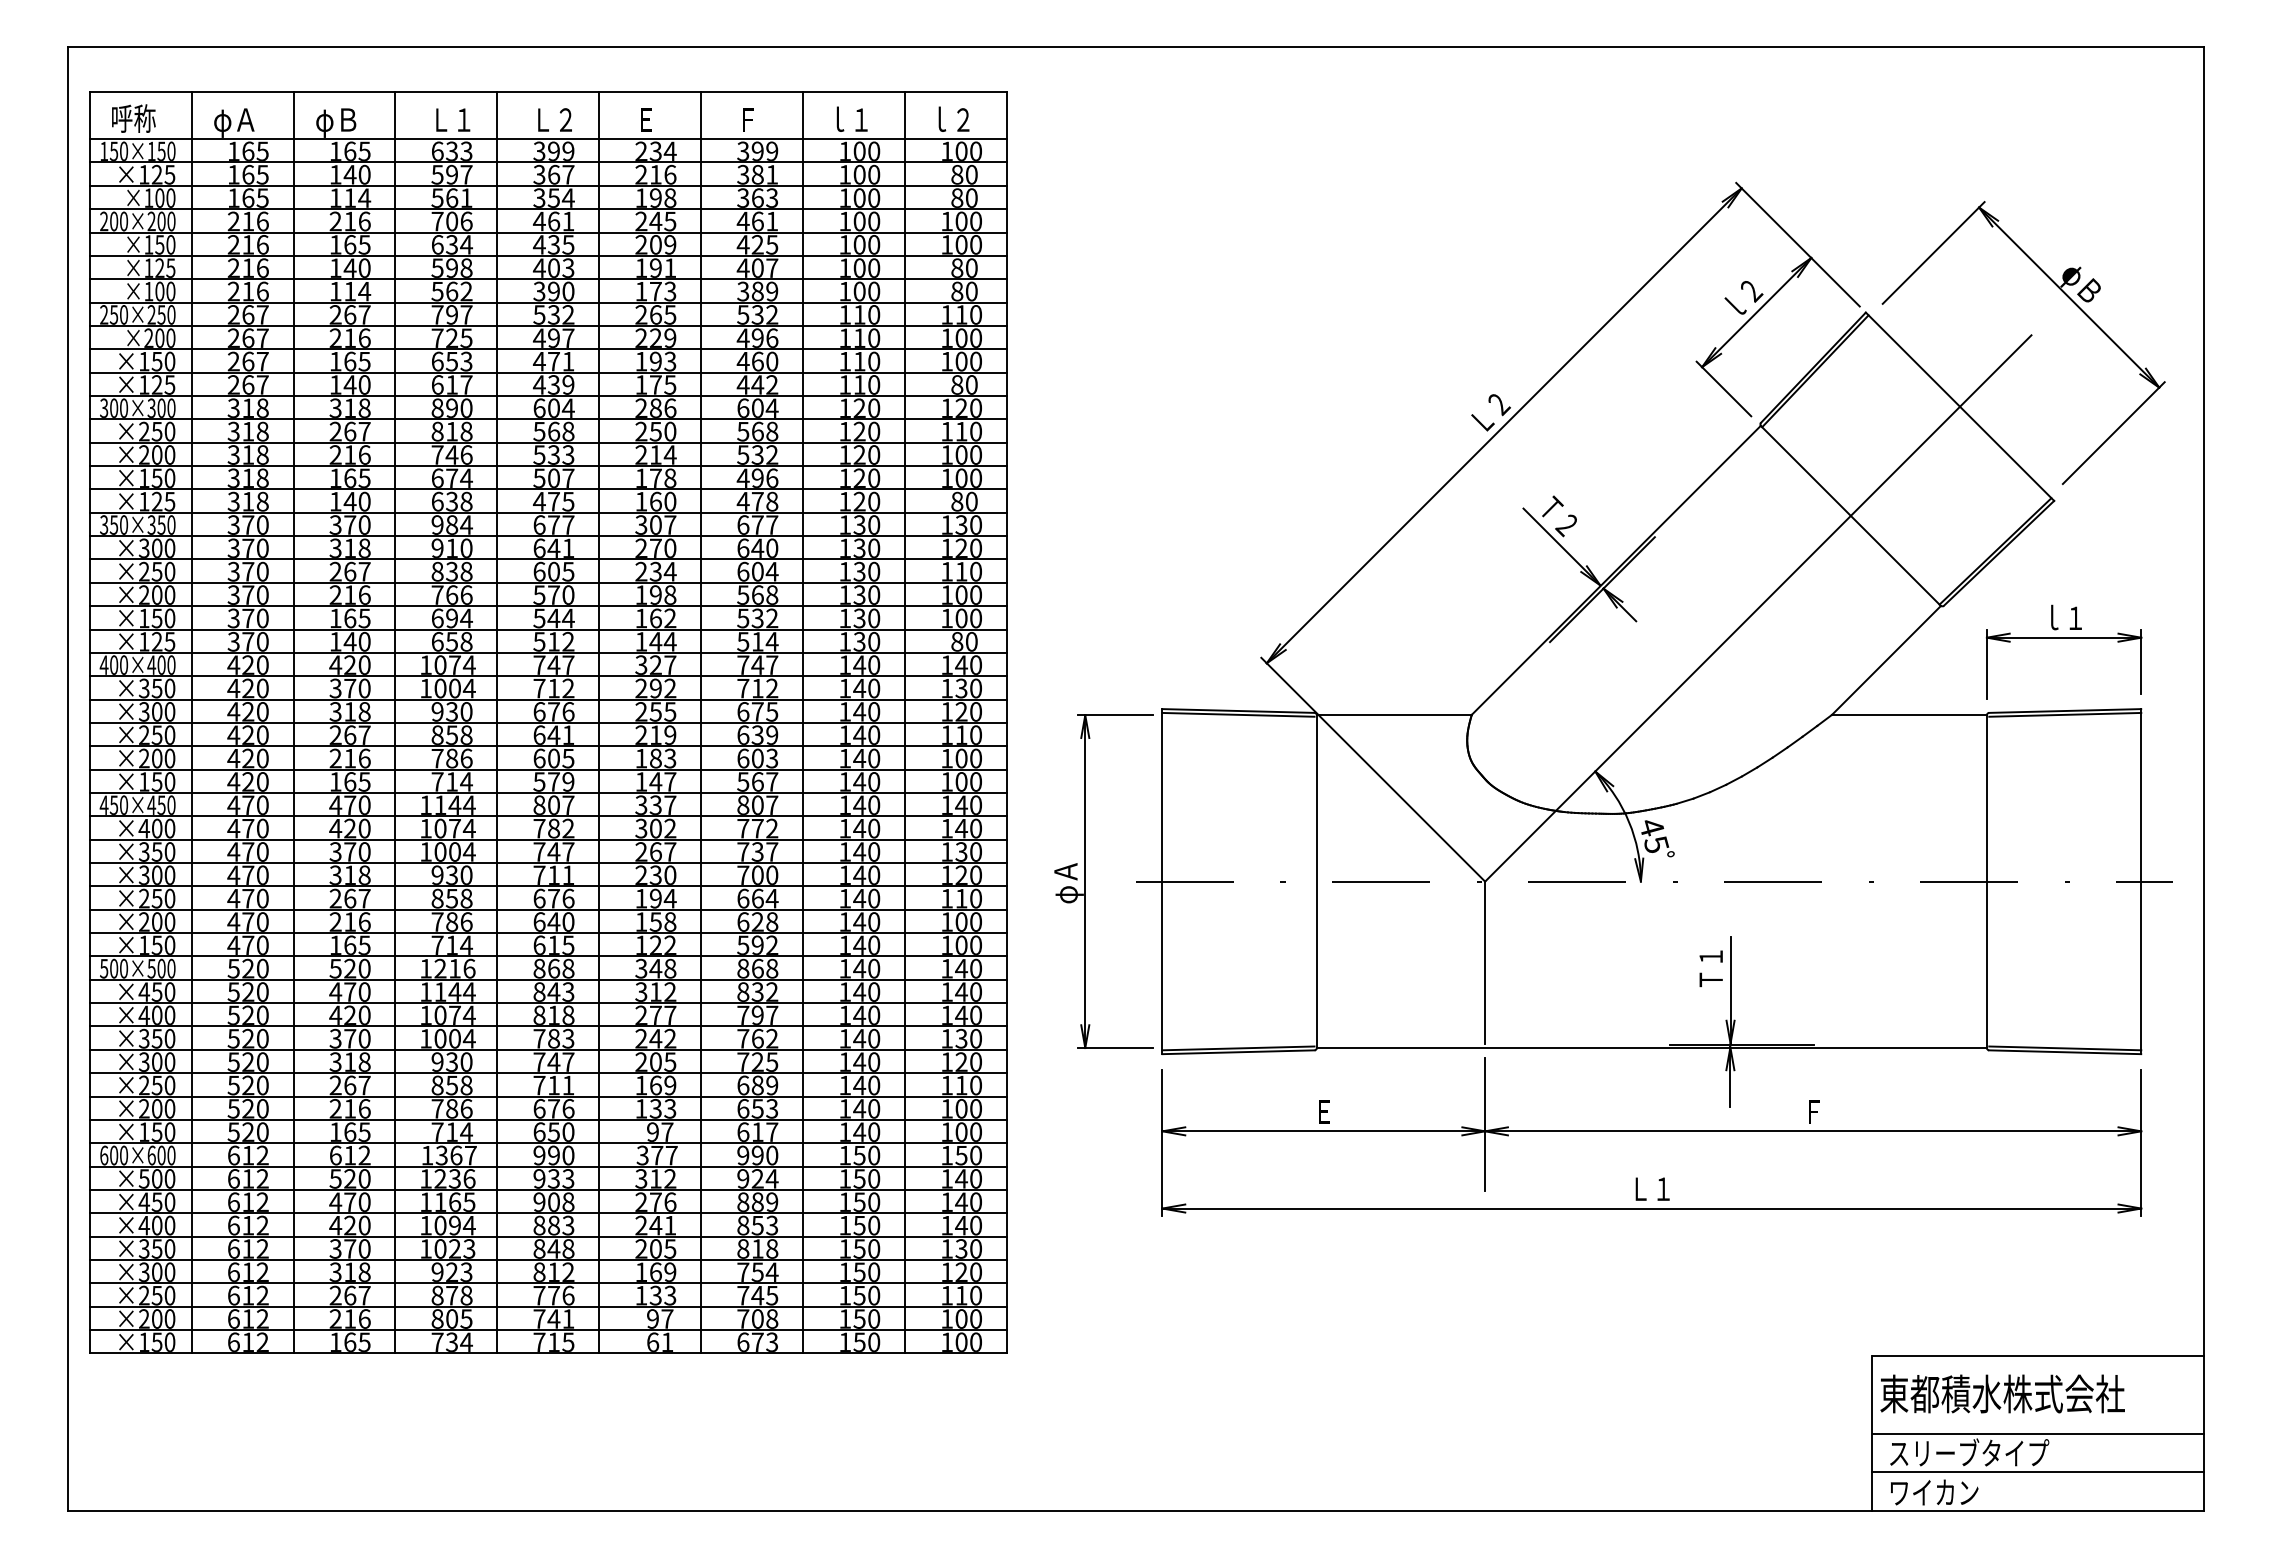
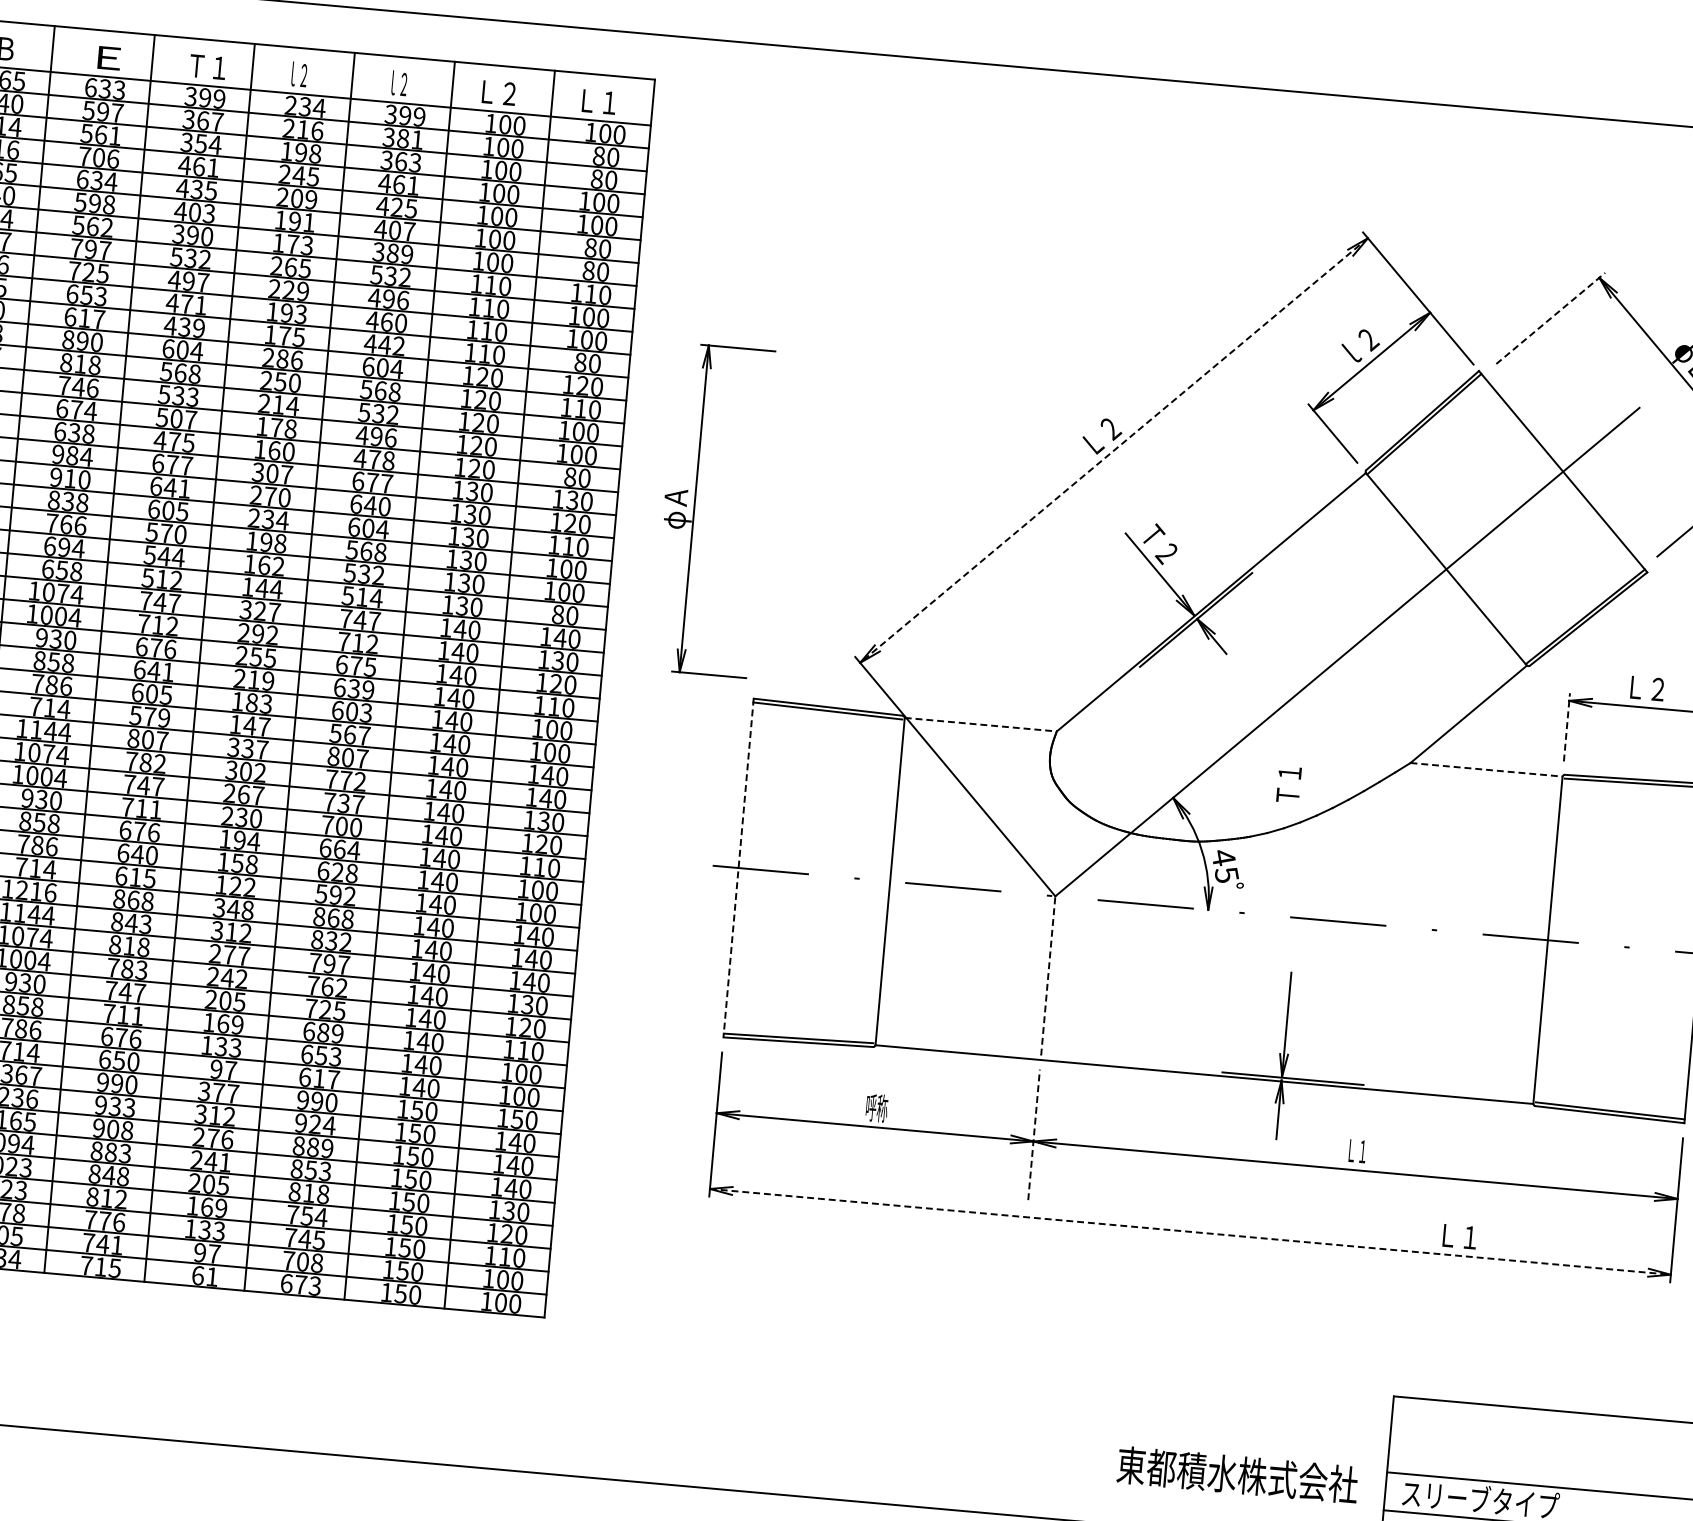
text: (646, 118) -> (298, 73), Ｅ -> ｌ２
text: (748, 118) -> (399, 82), Ｆ -> ｌ２
text: (849, 118) -> (498, 91), ｌ１ -> Ｌ２
text: (951, 118) -> (598, 100), ｌ２ -> Ｌ１
text: (453, 119) -> (109, 57), Ｌ１ -> Ｅ
text: (553, 119) -> (207, 66), Ｌ２ -> Ｔ１
line: (1934, 252) -> (1551, 318), solid -> dashed
line: (1504, 425) -> (1114, 450), solid -> dashed
text: (2064, 617) -> (1647, 687), ｌ１ -> Ｌ２
line: (1986, 664) -> (1566, 727), solid -> dashed
line: (1394, 714) -> (981, 724), solid -> dashed
line: (1909, 714) -> (1486, 769), solid -> dashed
part: (1085, 881) -> (694, 508), moved
line: (1162, 881) -> (738, 867), solid -> dashed
line: (1485, 962) -> (1048, 975), solid -> dashed
text: (1710, 968) -> (1288, 784), moved
text: (1323, 1111) -> (876, 1107), Ｅ -> 呼称
text: (1813, 1111) -> (1357, 1150), Ｆ -> Ｌ１
line: (1485, 1124) -> (1034, 1134), solid -> dashed
text: (1652, 1188) -> (1459, 1236), moved
line: (1652, 1208) -> (1191, 1231), solid -> dashed
text: (2002, 1393) -> (1237, 1474), moved

